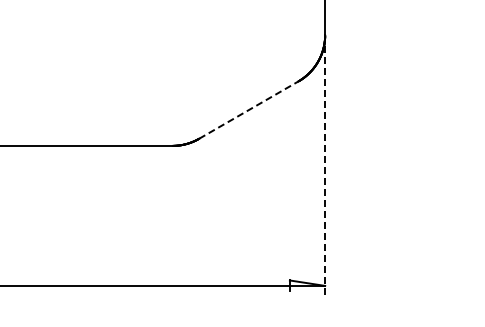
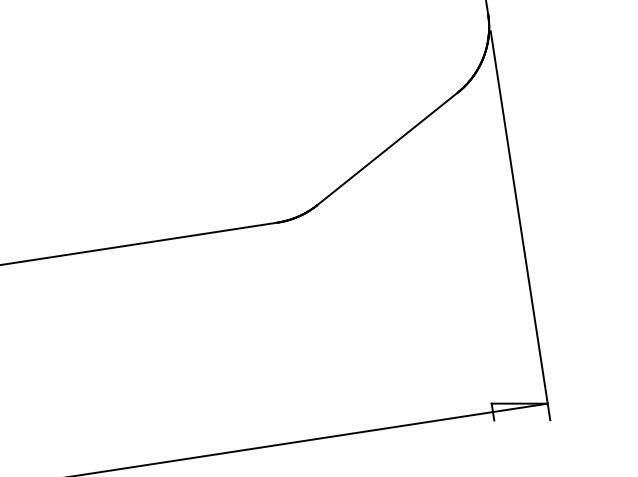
line: (249, 109) -> (388, 147), dashed -> solid
line: (325, 171) -> (521, 226), dashed -> solid

